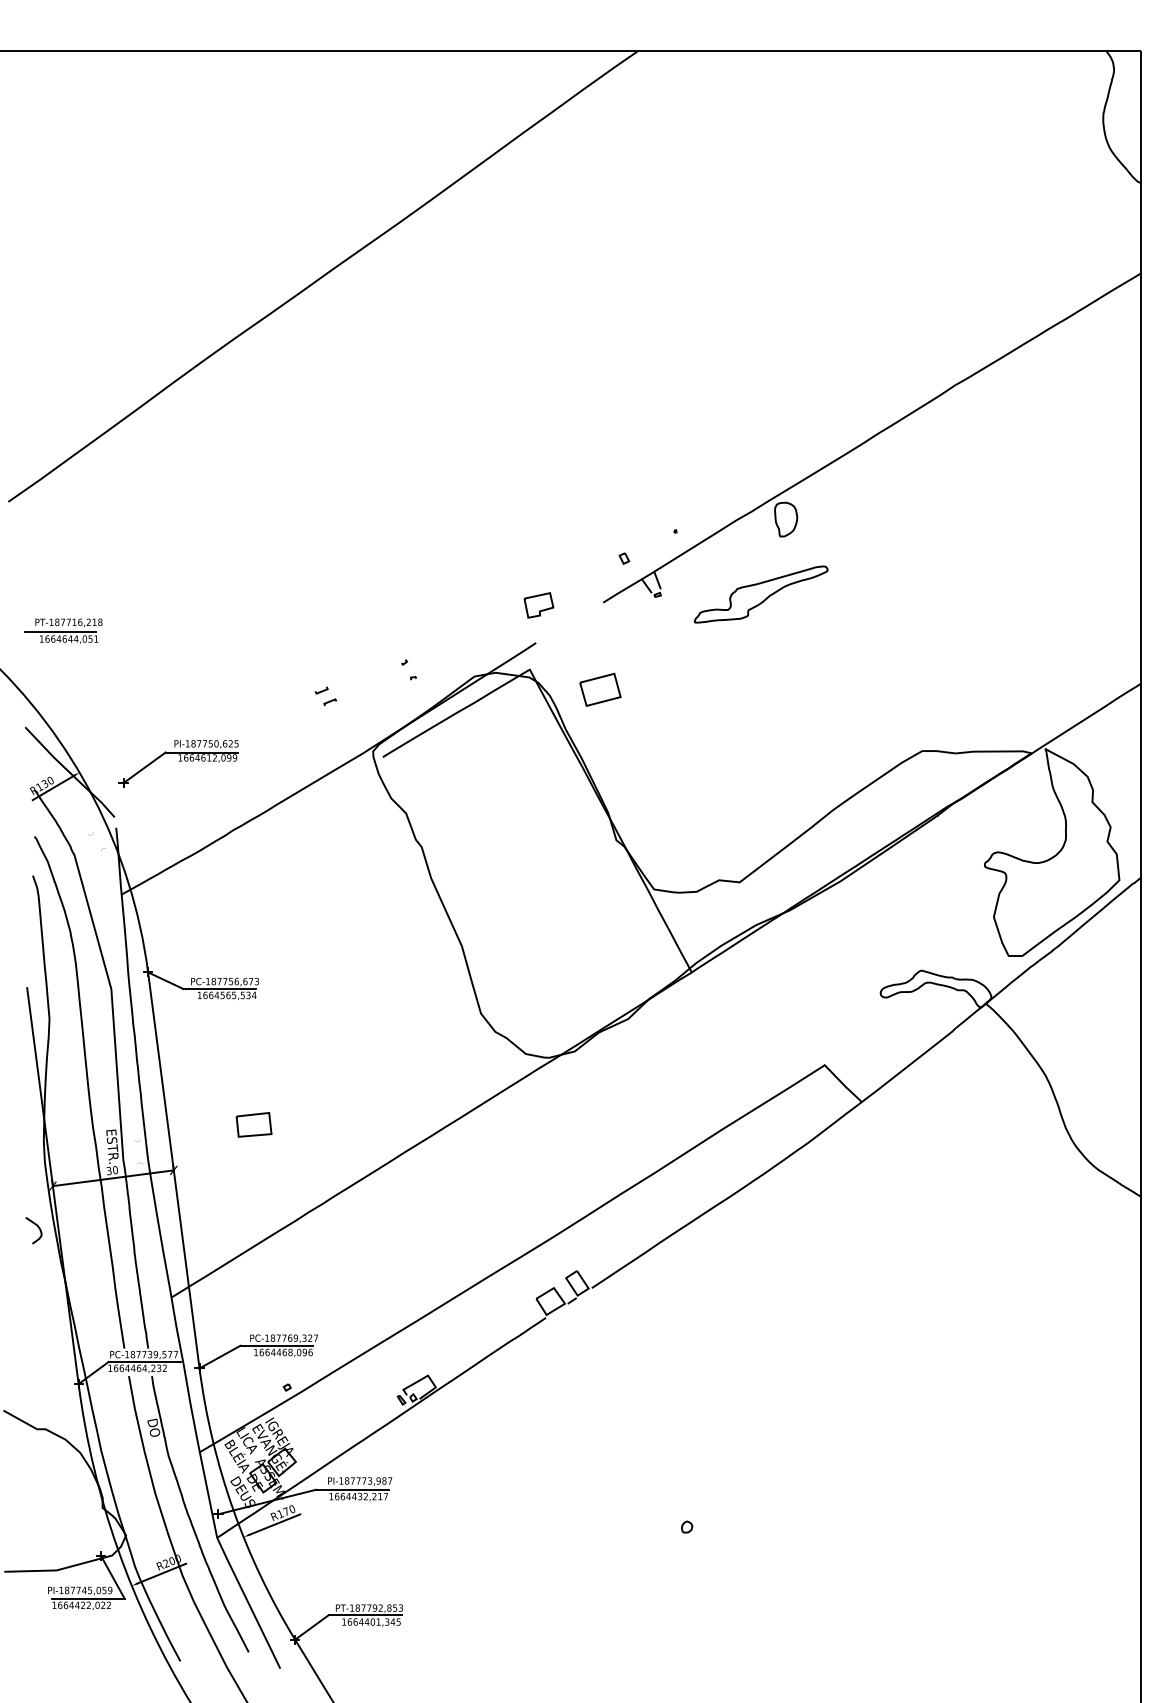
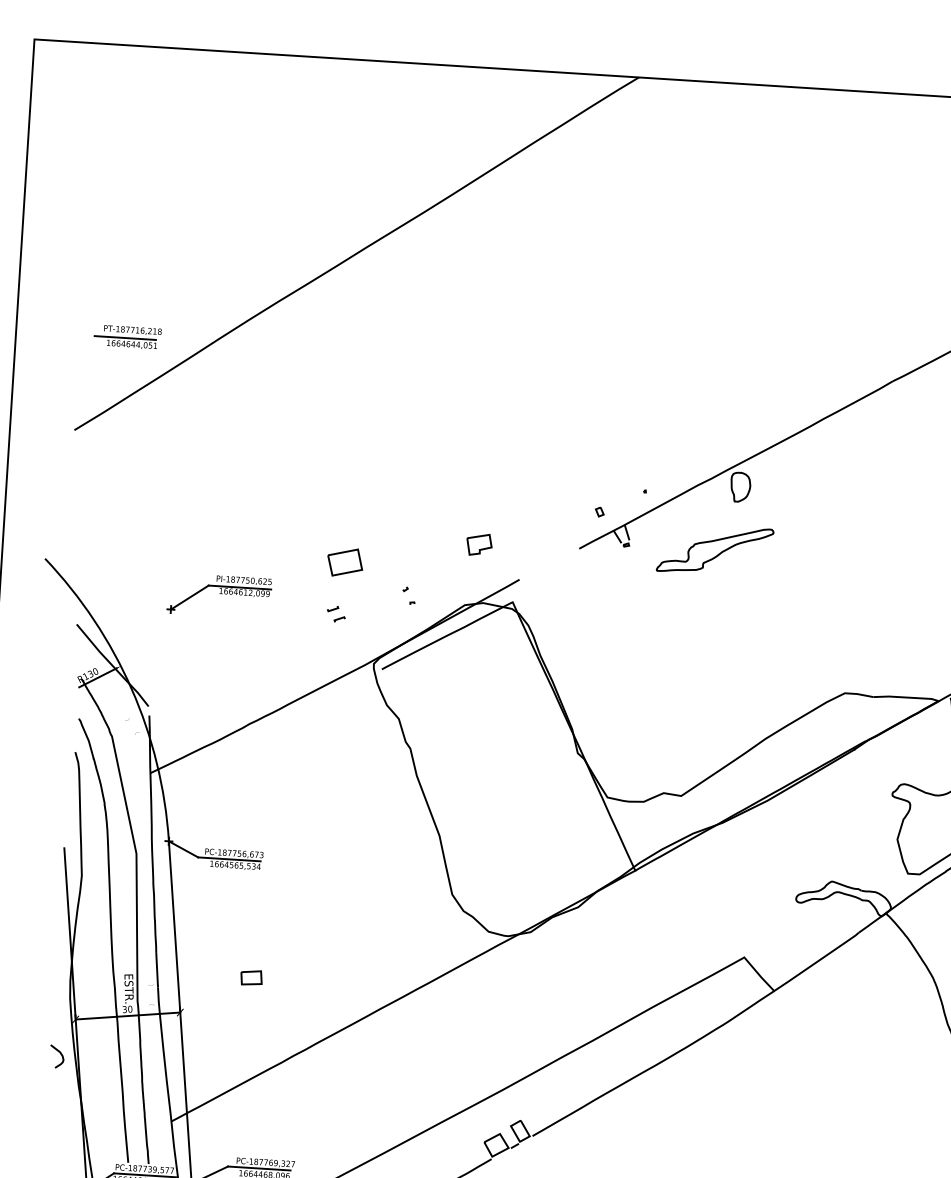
part: (538, 605) -> (478, 544), moved
part: (63, 630) -> (127, 336), moved
part: (600, 689) -> (345, 562), moved
part: (178, 763) -> (219, 595), moved
part: (253, 1124) -> (251, 977), size x0.7

